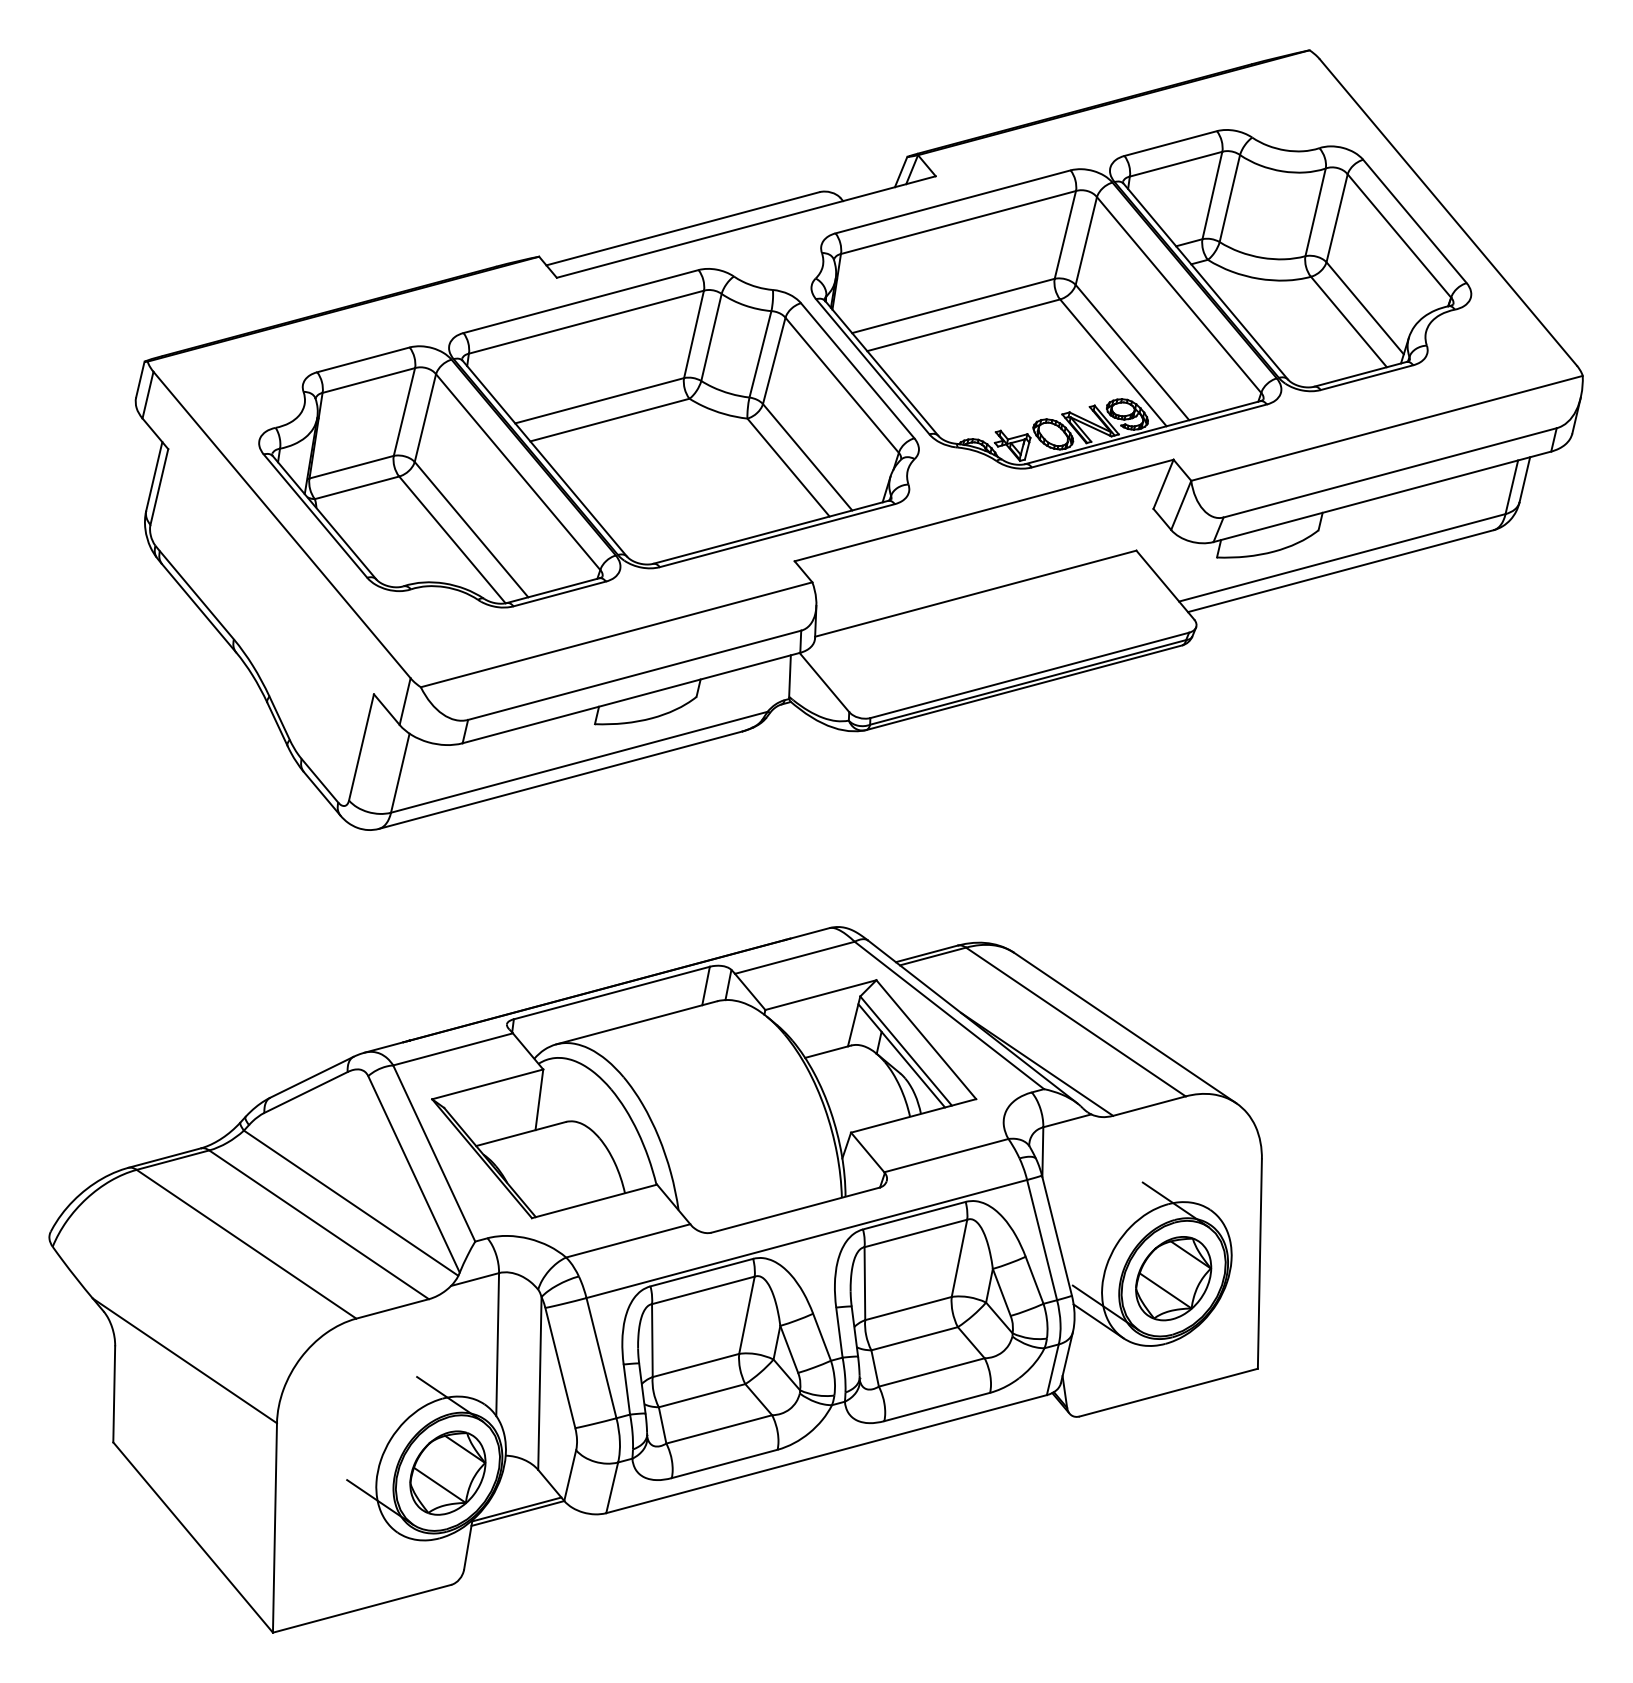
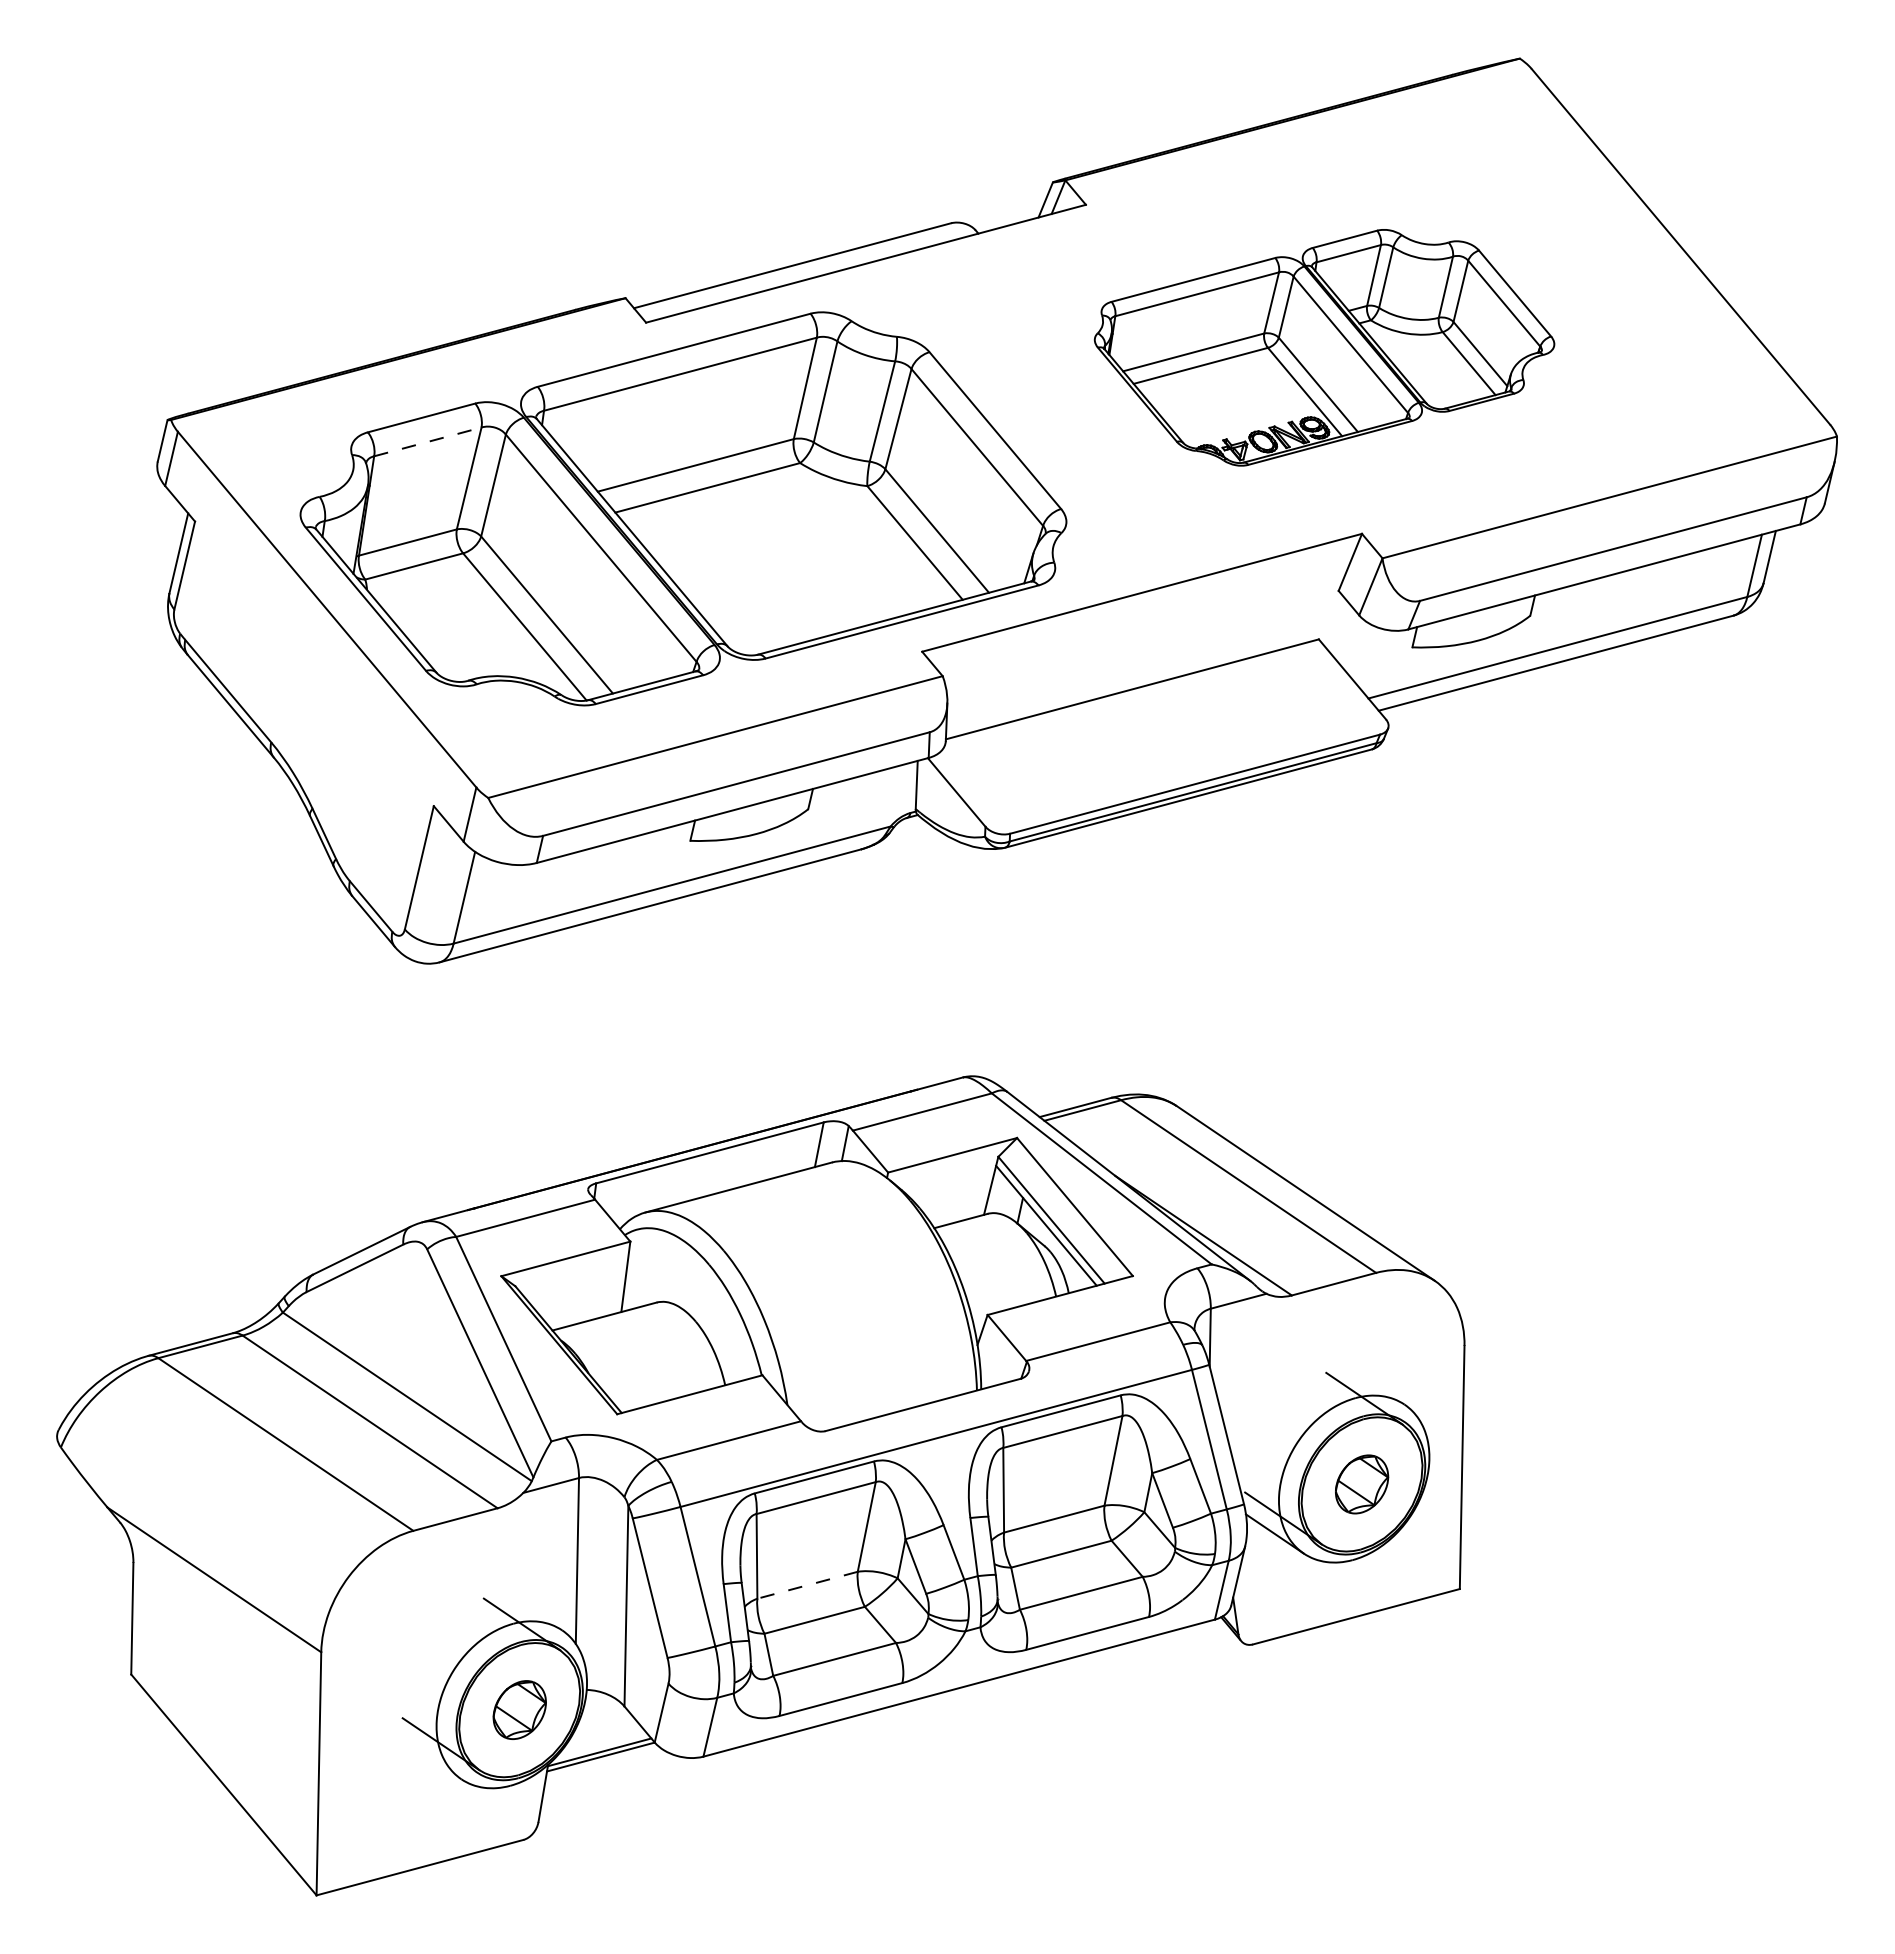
part: (1141, 299) -> (1324, 347), size x0.6
line: (368, 380) -> (427, 441), solid -> dashed
part: (1173, 1278) -> (1361, 1484), size x0.6
line: (695, 1365) -> (807, 1585), solid -> dashed
part: (447, 1472) -> (519, 1709), size x0.6

